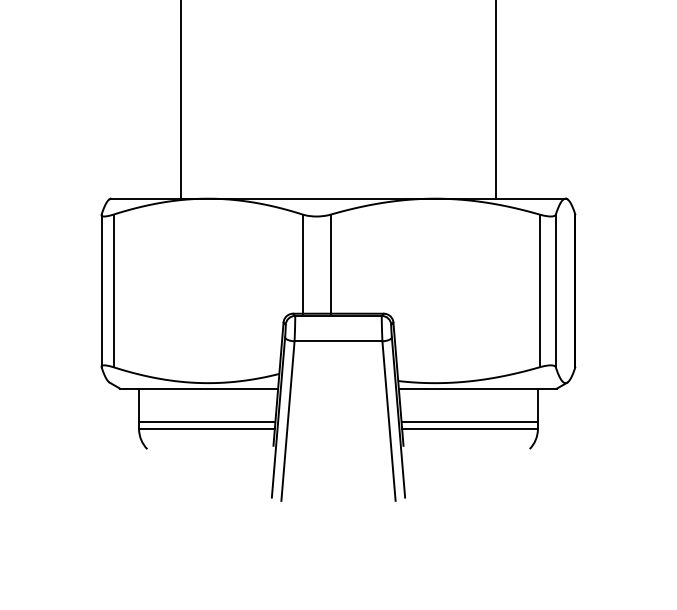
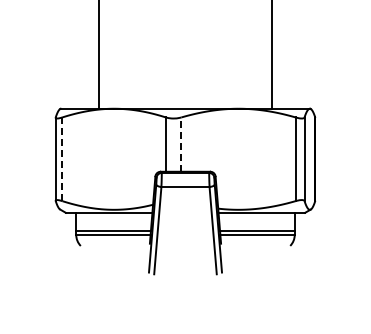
line: (331, 263) -> (181, 144), solid -> dashed
line: (113, 291) -> (62, 159), solid -> dashed

